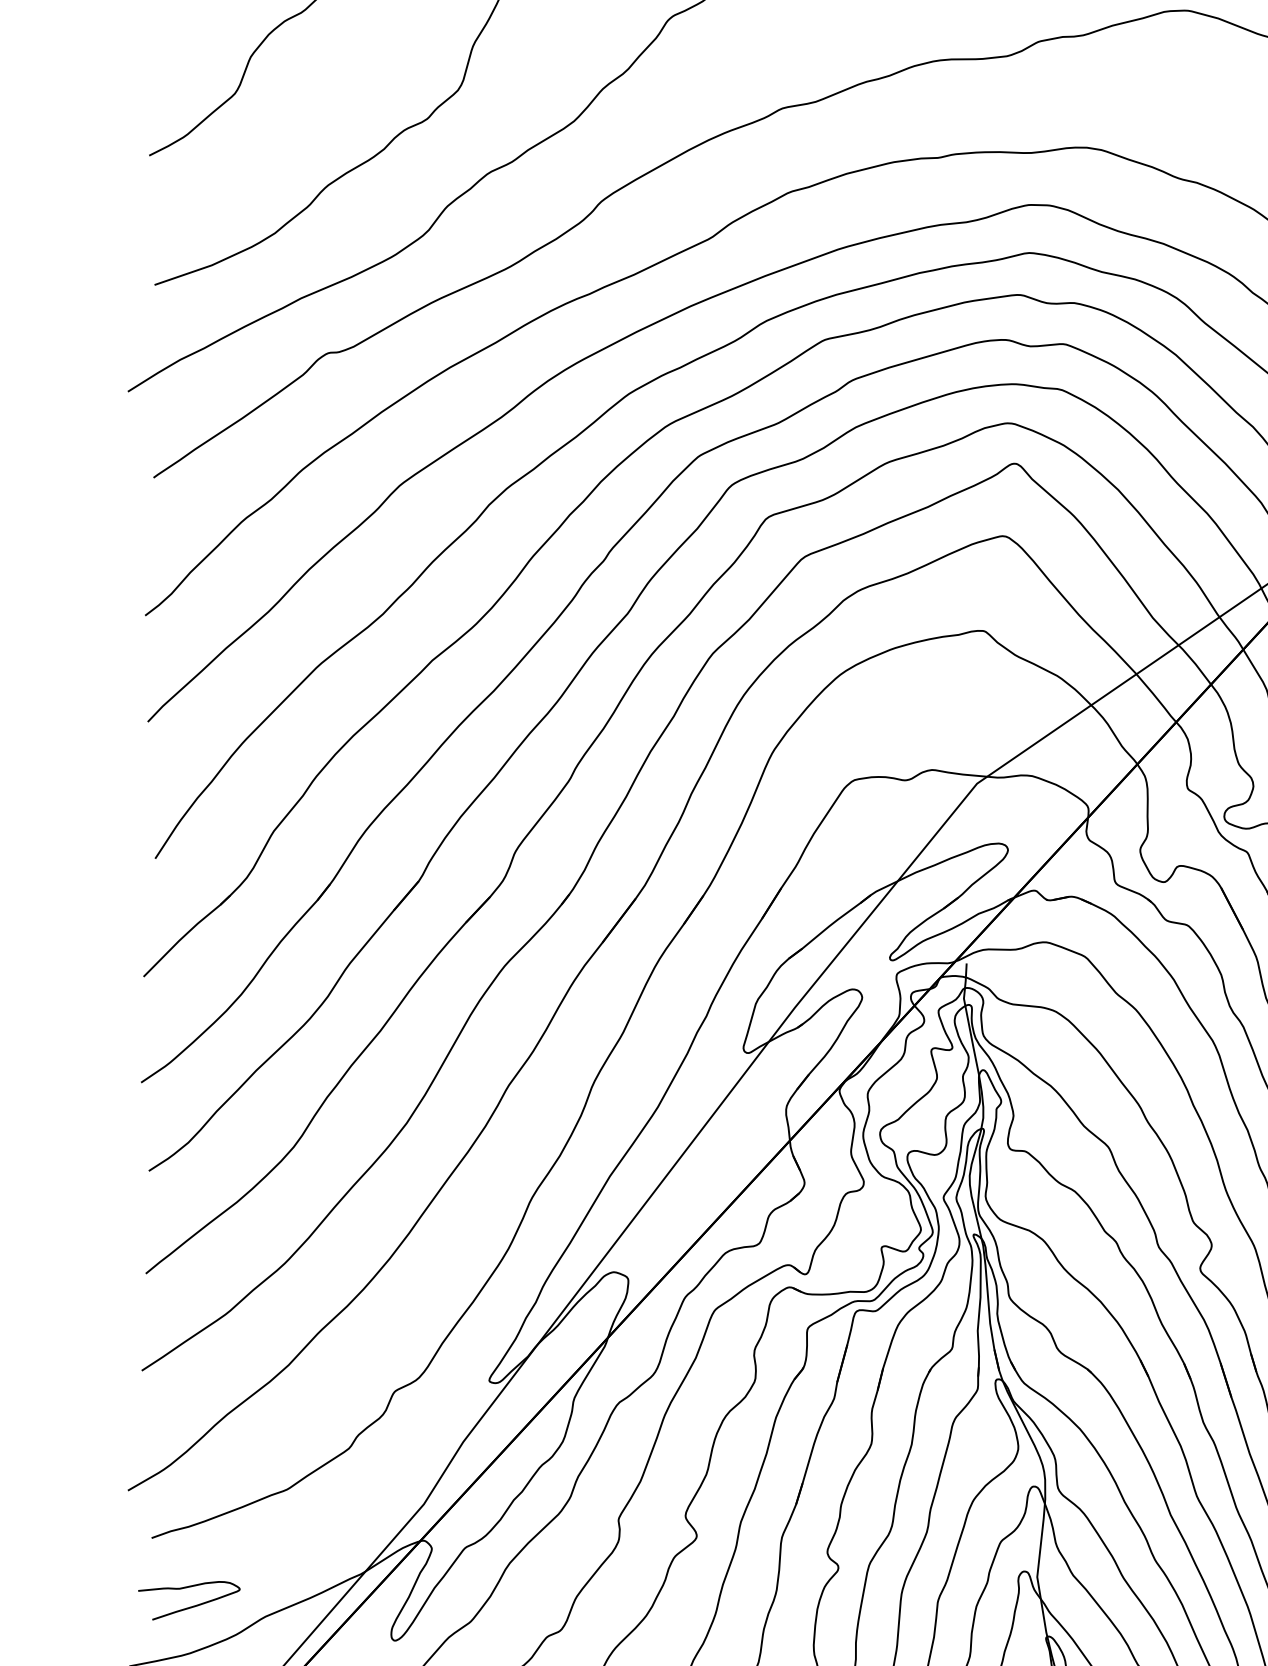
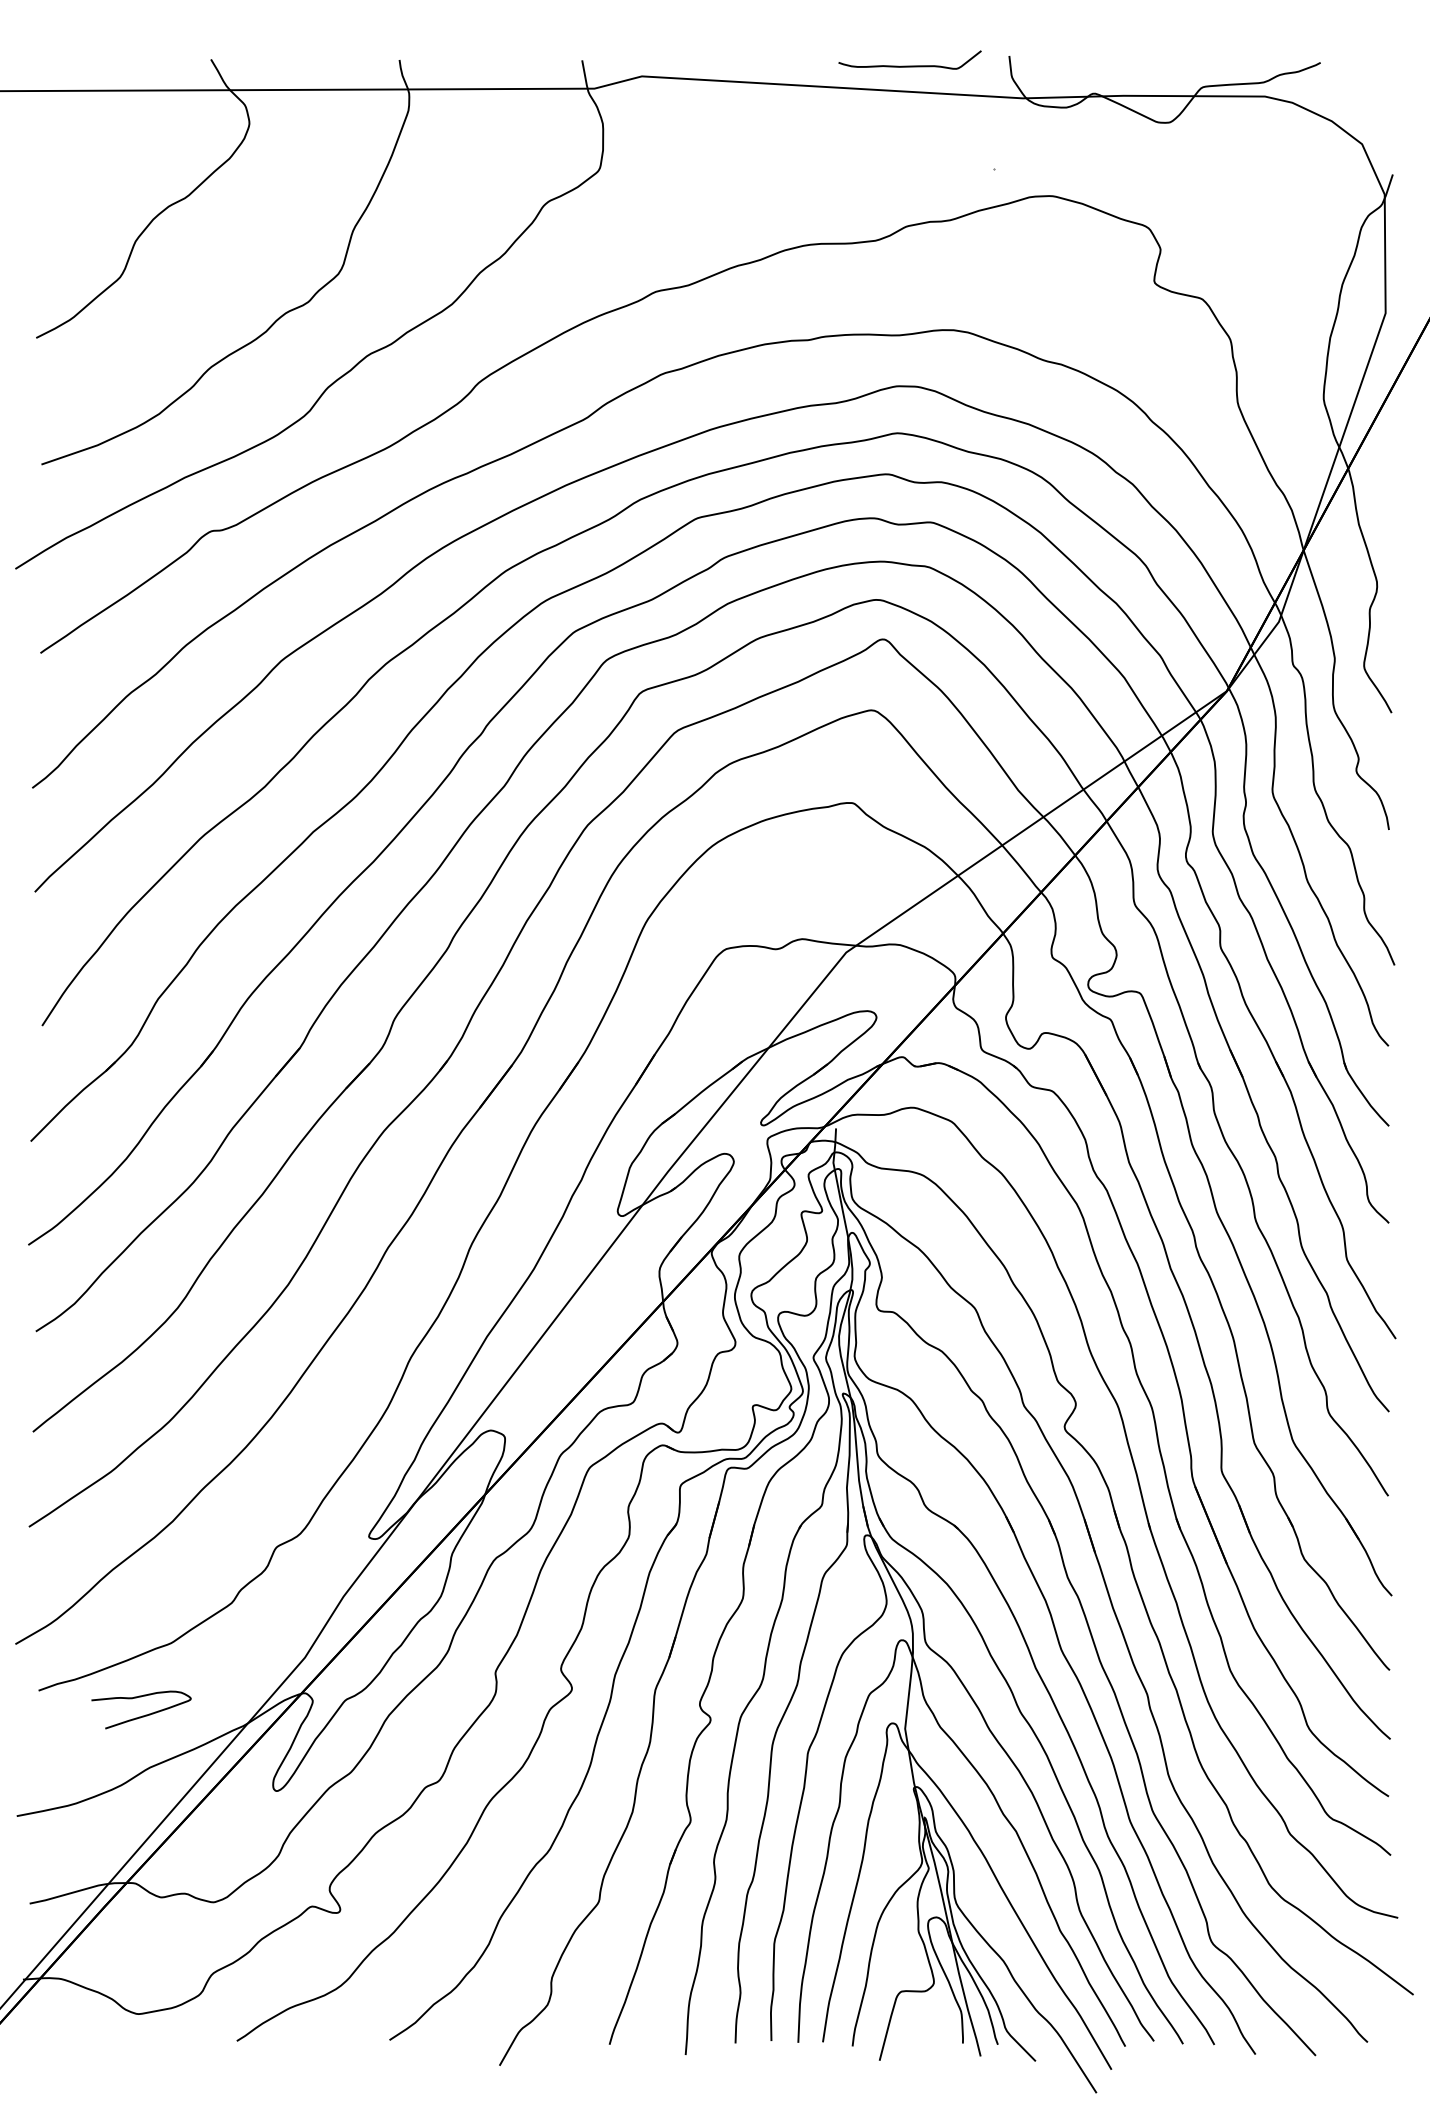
curve: (190, 1606) -> (142, 1715), moved

